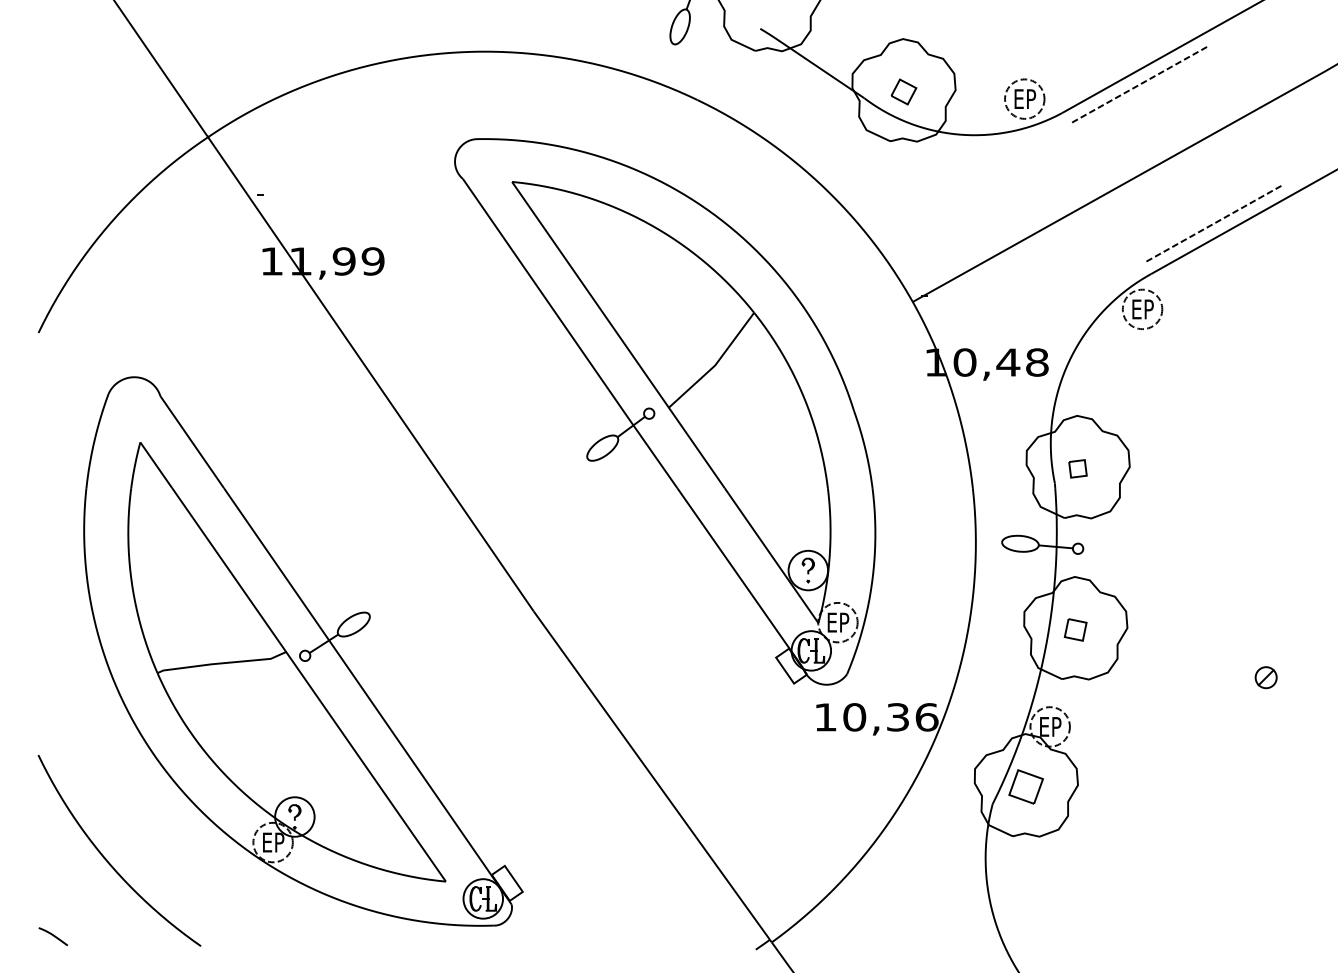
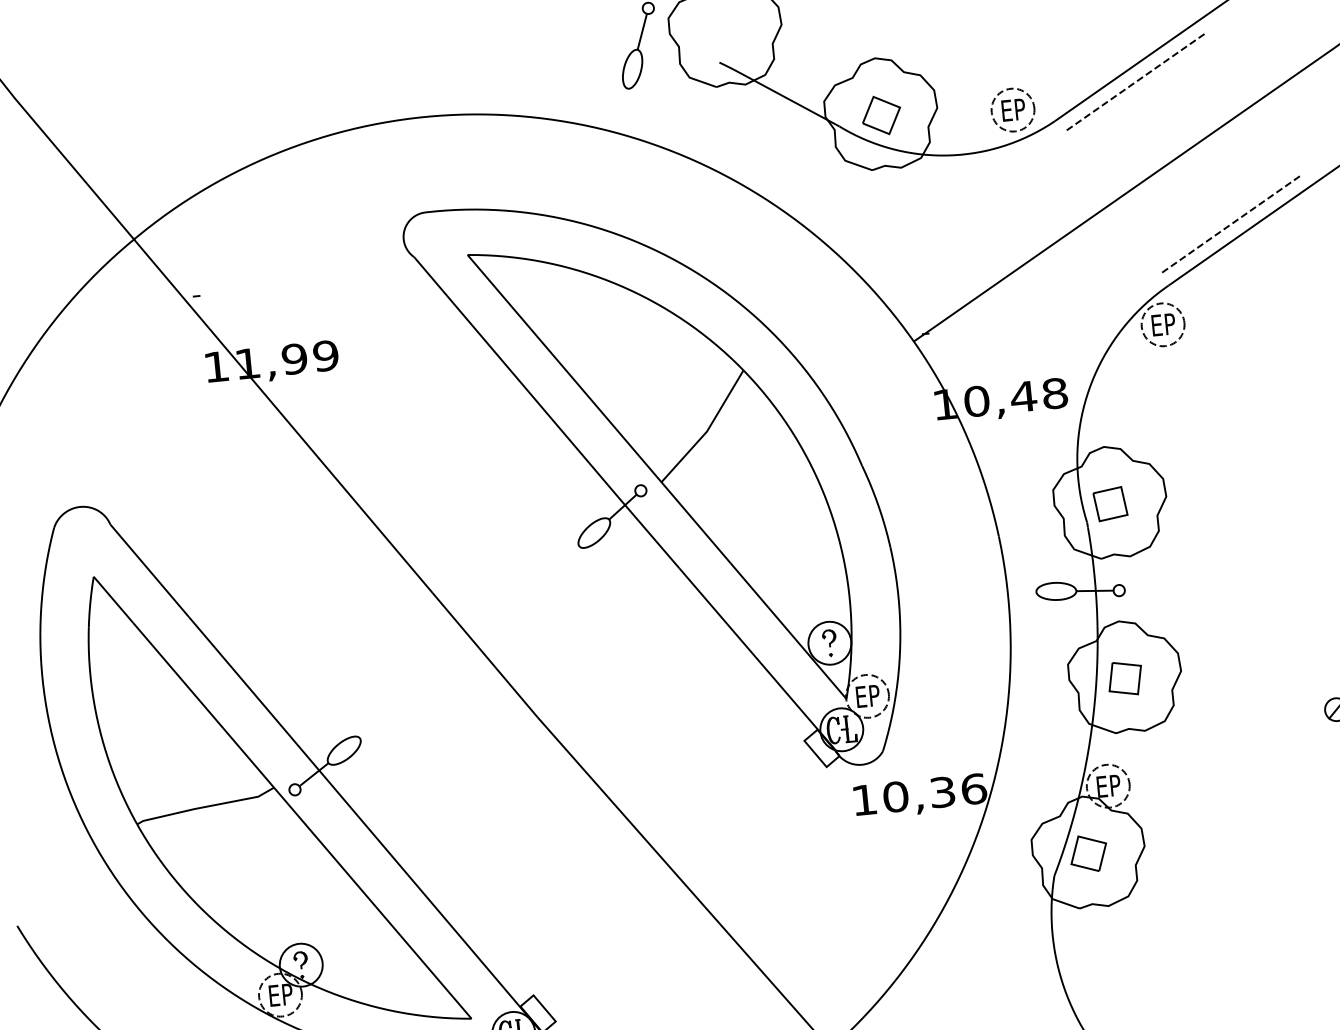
part: (903, 91) -> (881, 114), size x1.43
part: (1077, 468) -> (1109, 503), size x1.67
part: (1075, 629) -> (1125, 678), size x1.43

